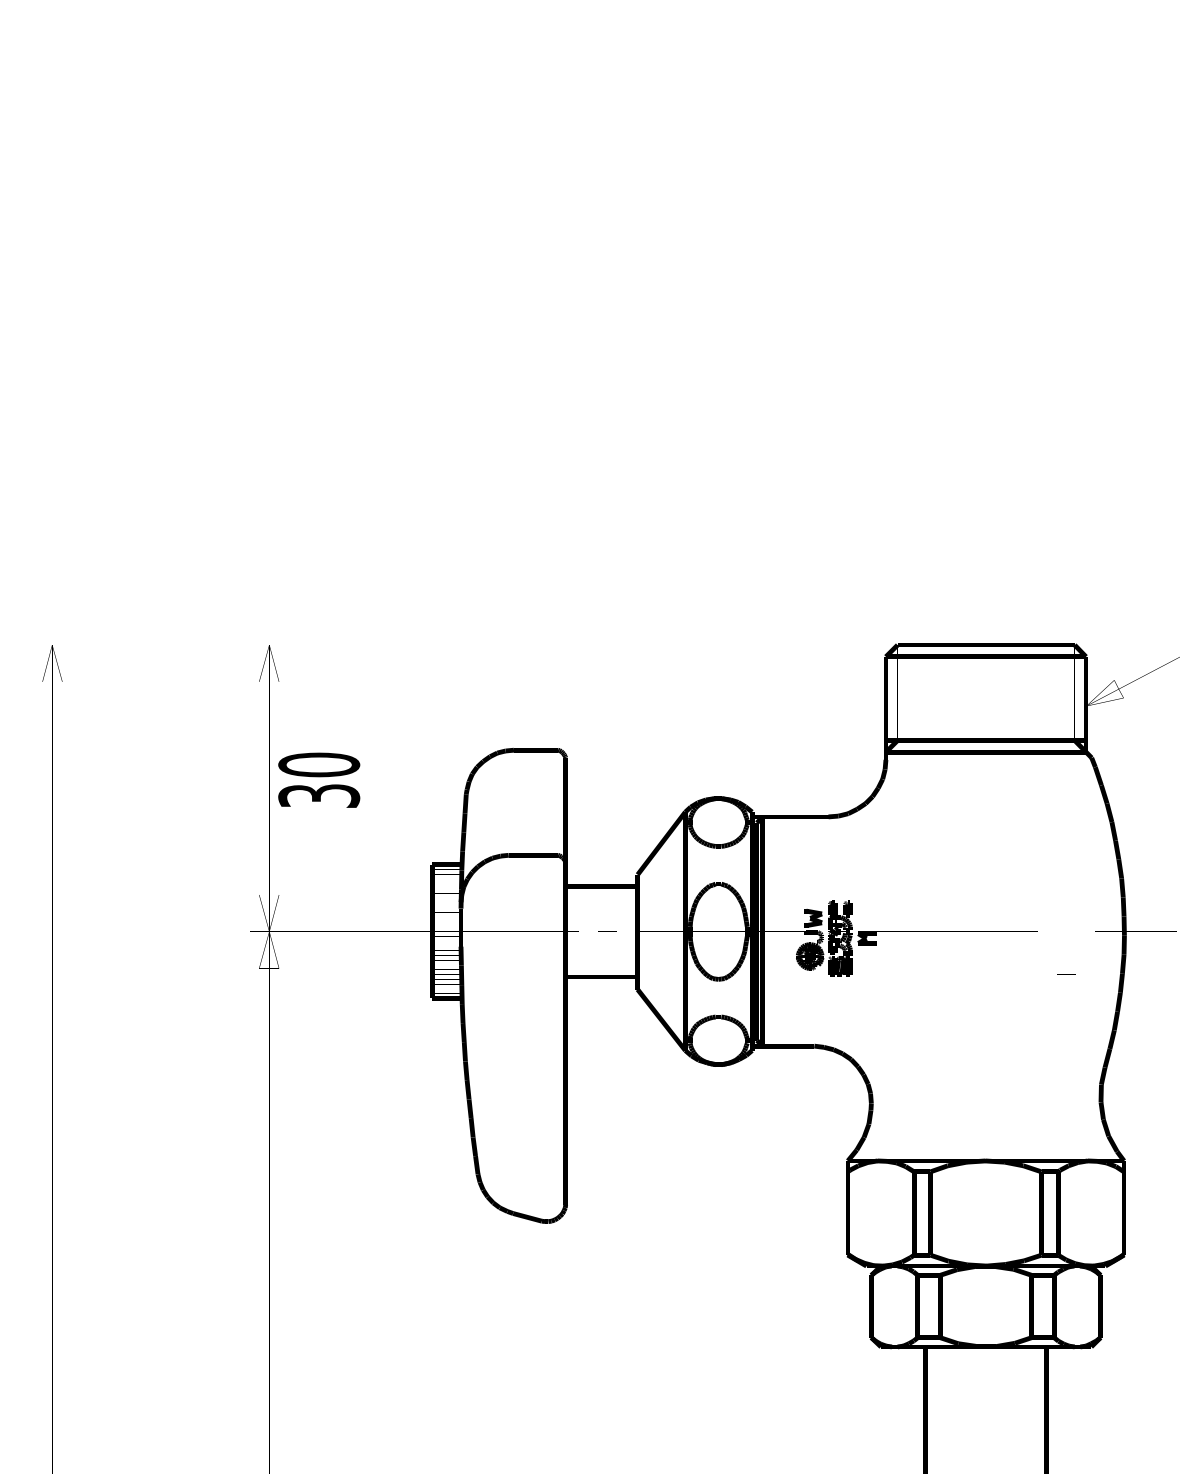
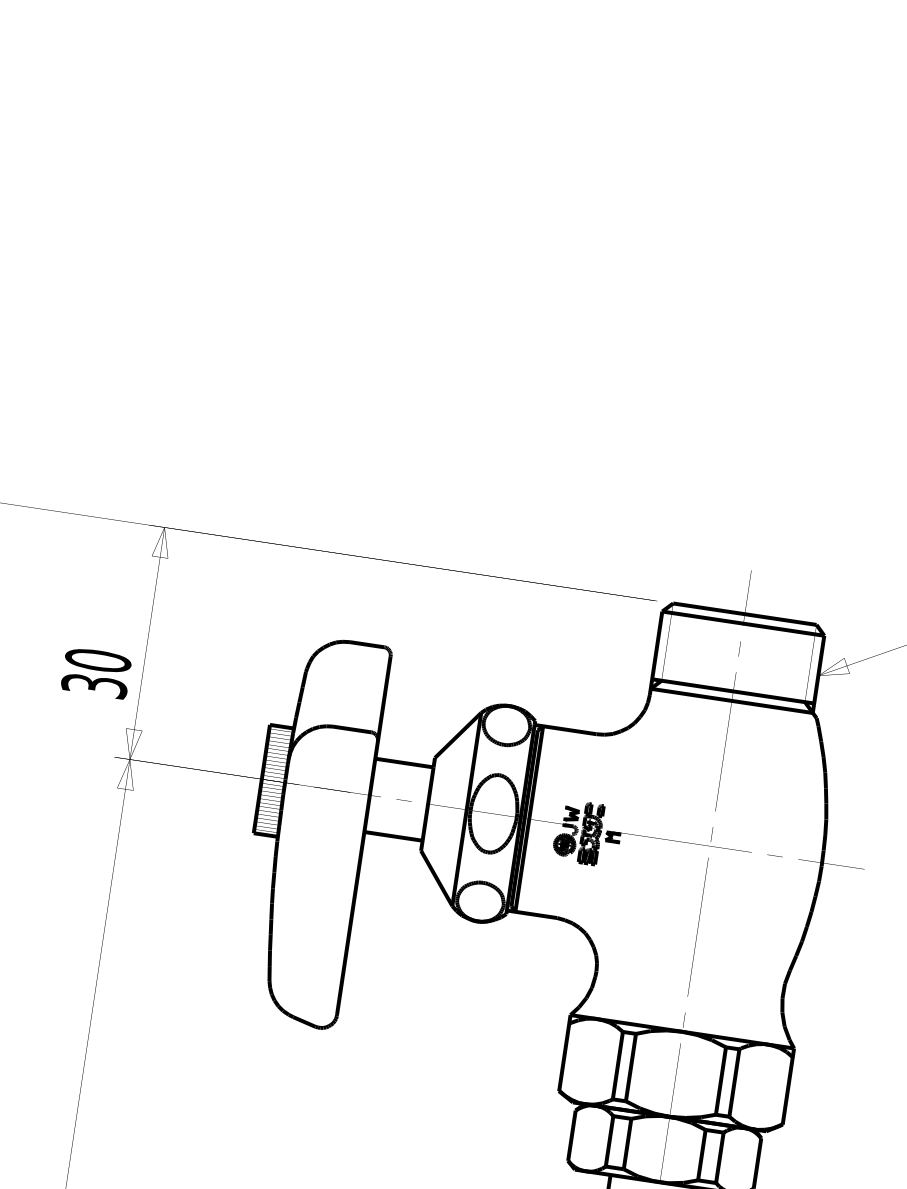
text: (319, 779) -> (96, 672), moved
line: (1066, 974) -> (775, 855), moved

